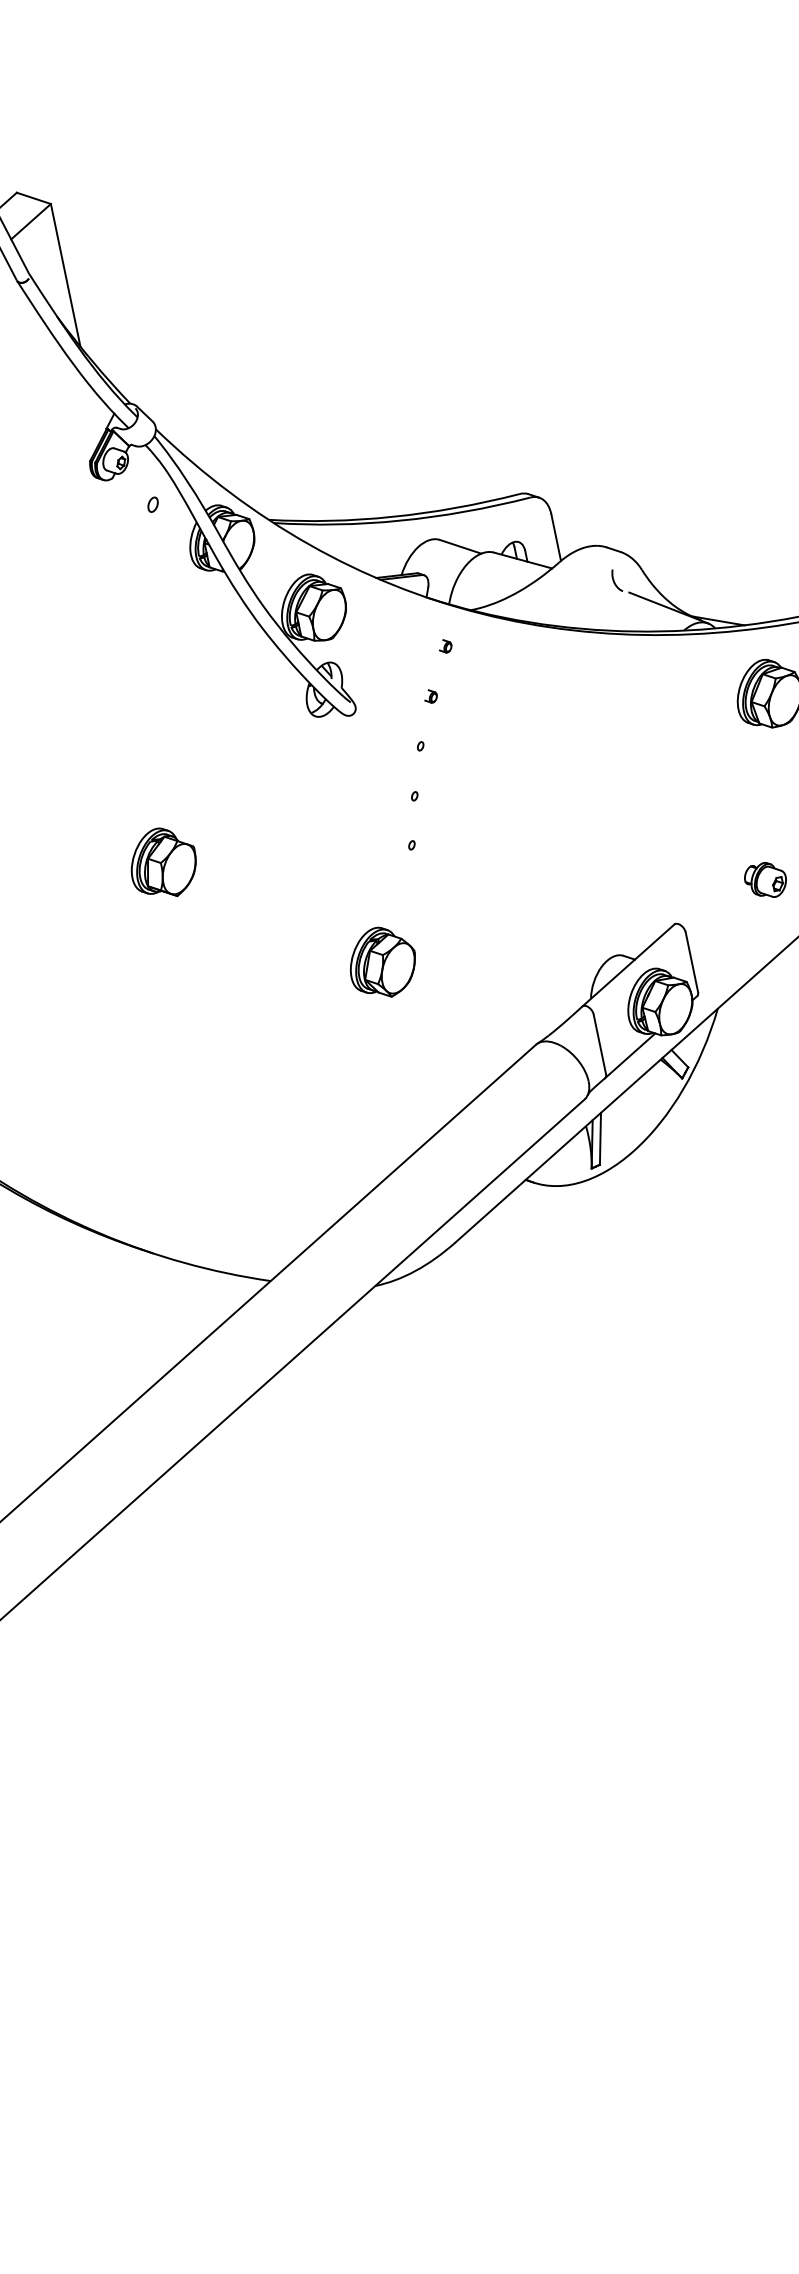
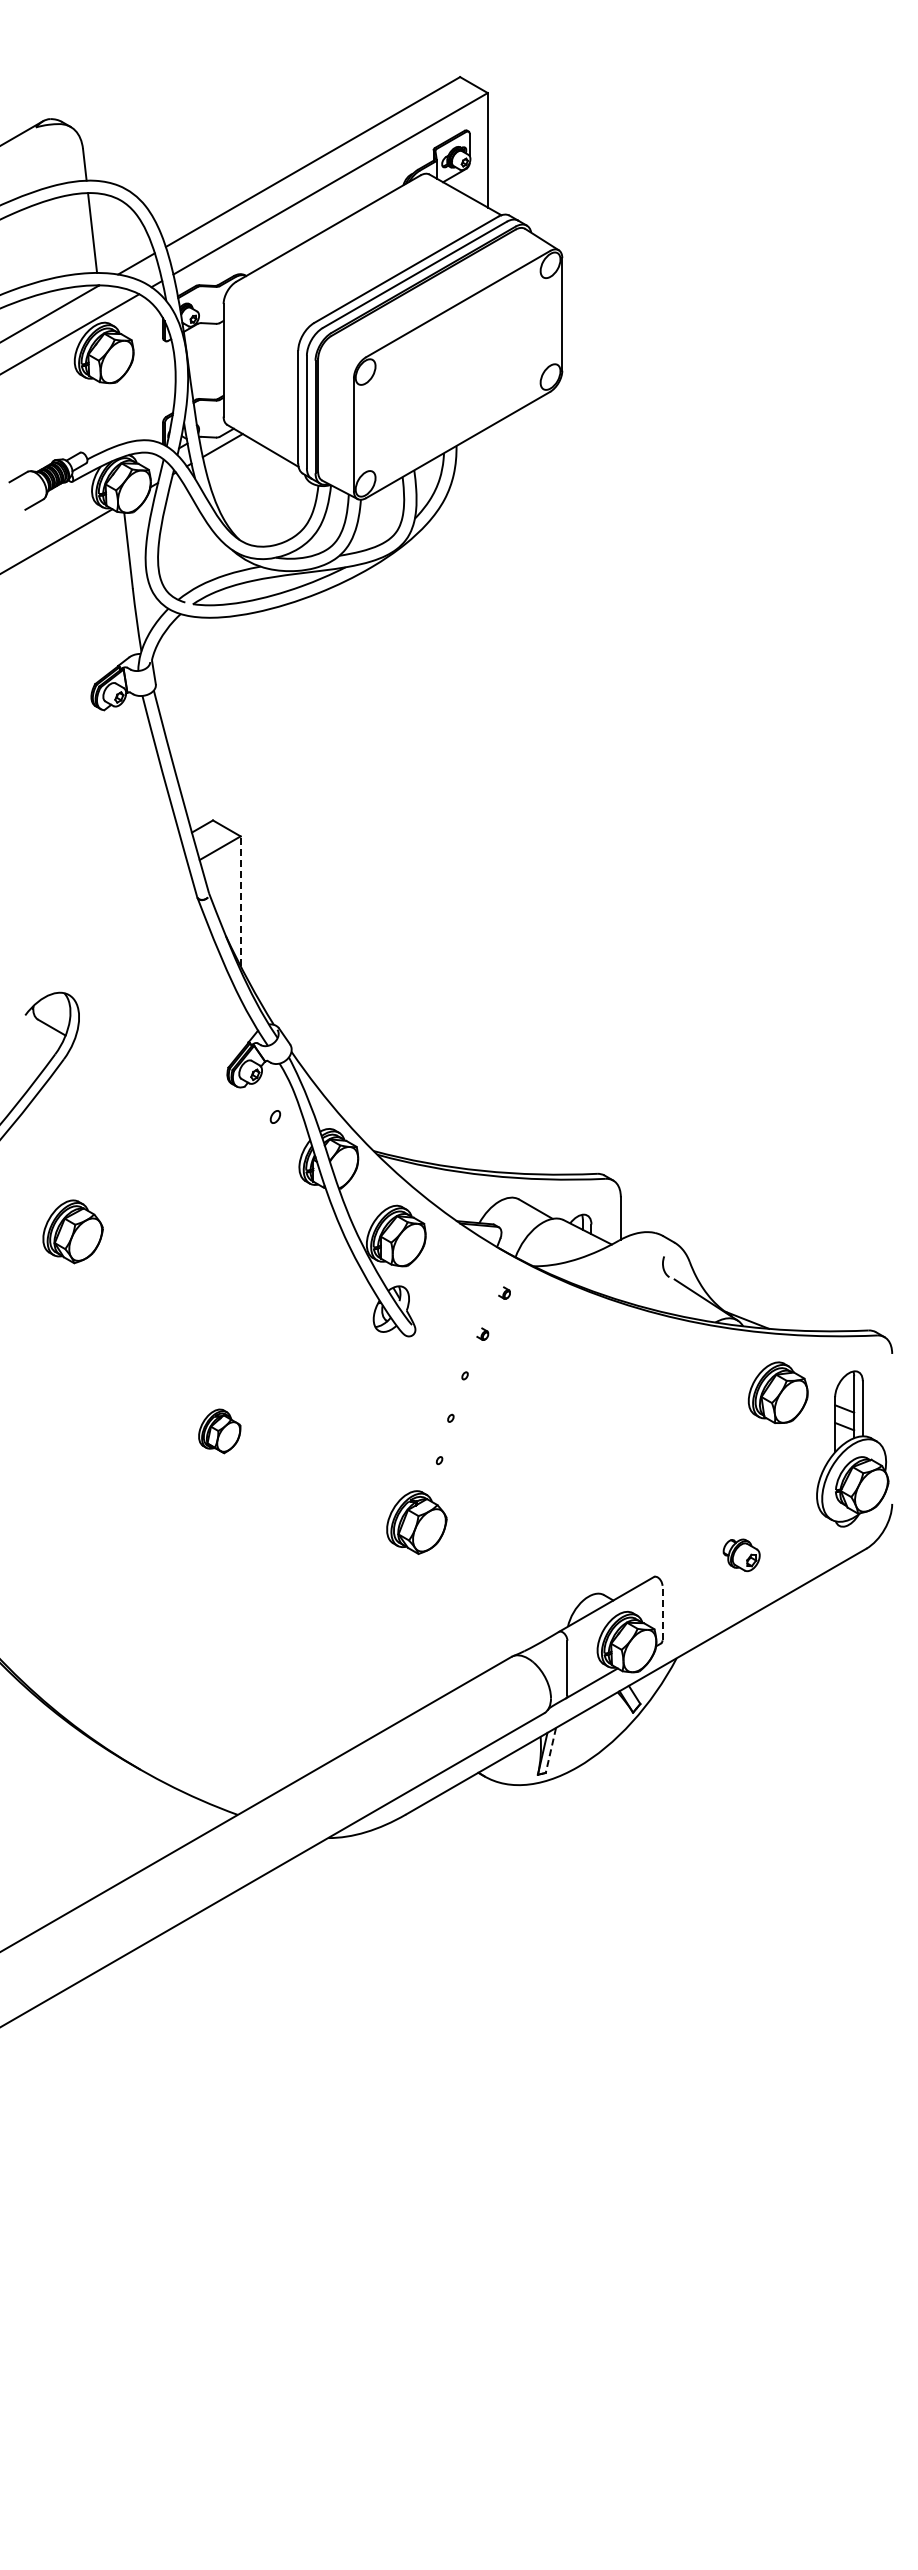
line: (65, 275) -> (240, 901), solid -> dashed
part: (163, 863) -> (219, 1431), size x0.7
line: (691, 961) -> (662, 1612), solid -> dashed
part: (382, 962) -> (416, 1522), moved
line: (599, 1138) -> (550, 1750), solid -> dashed

